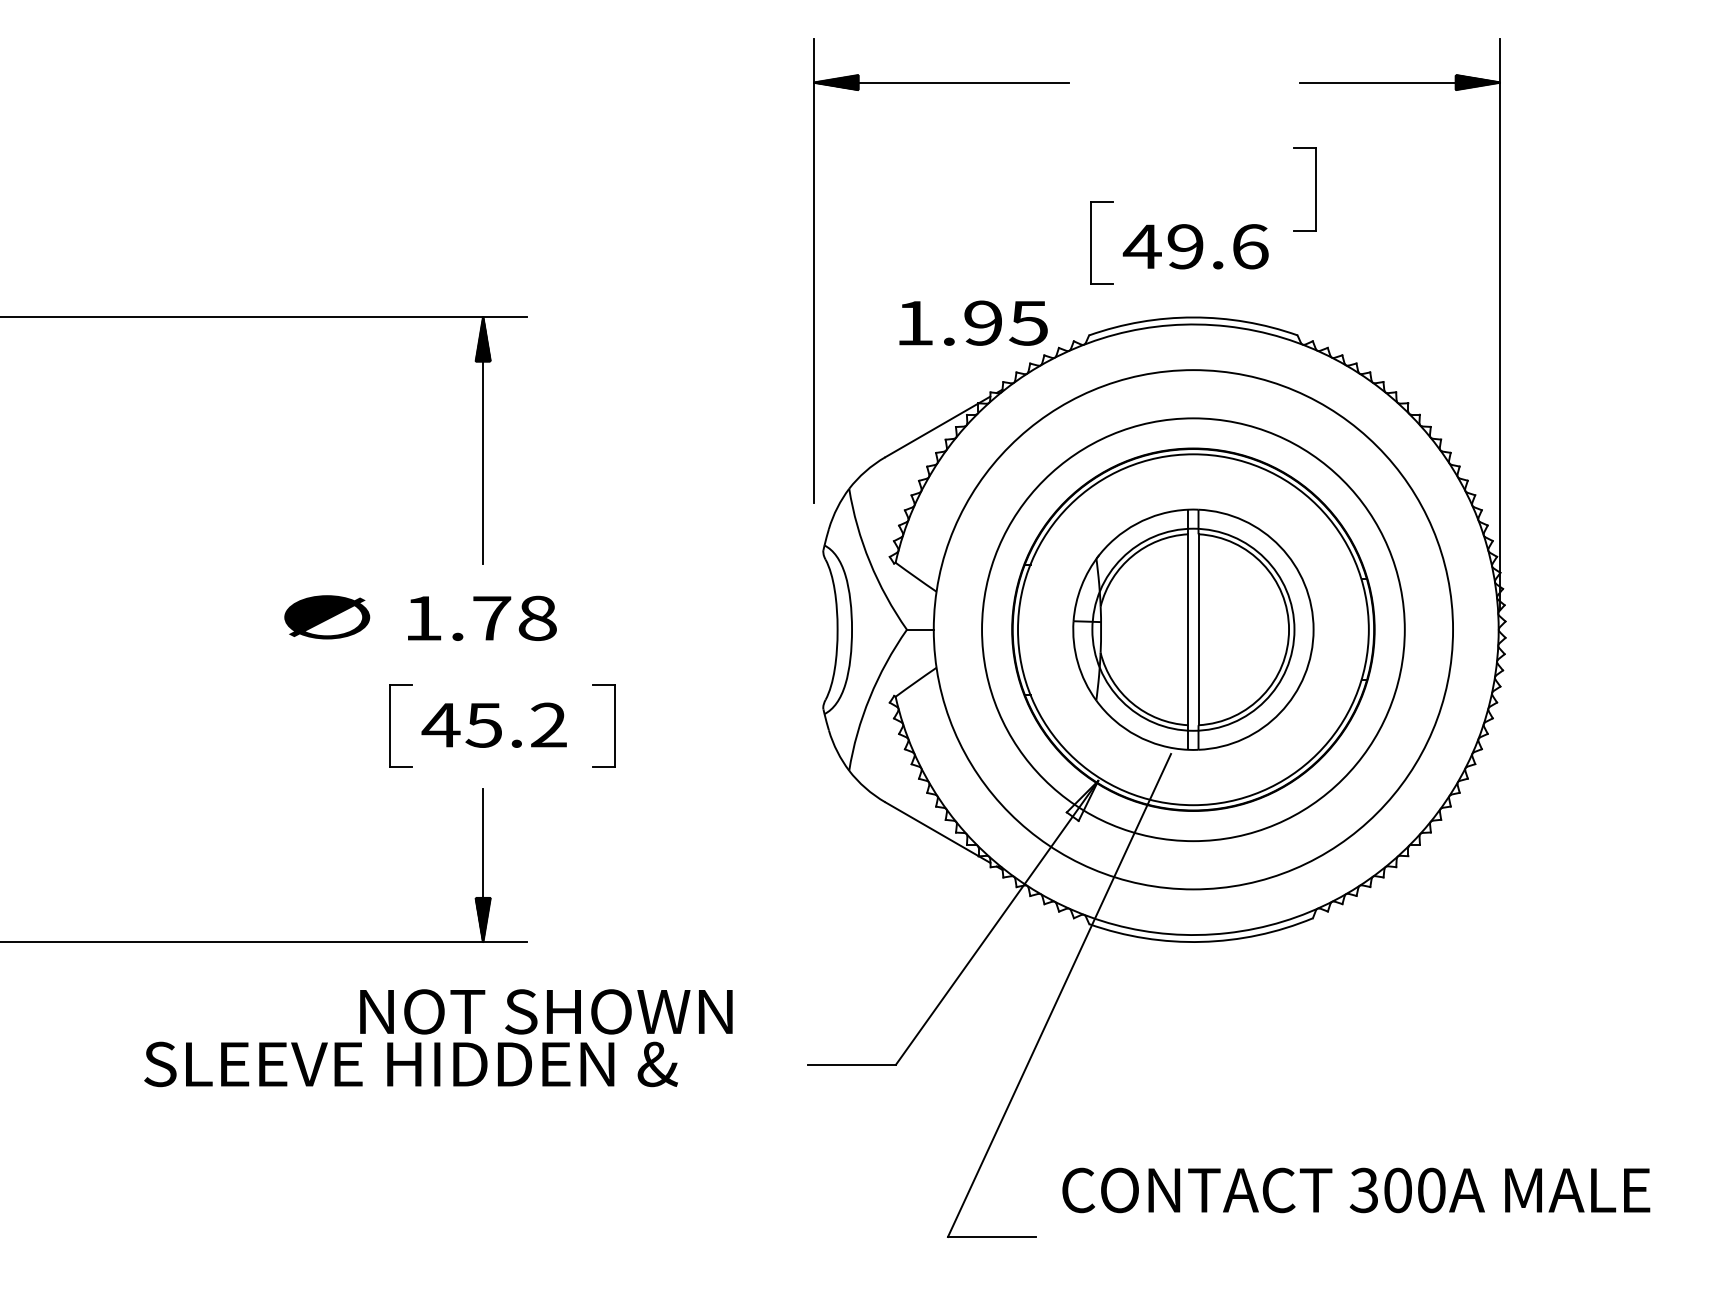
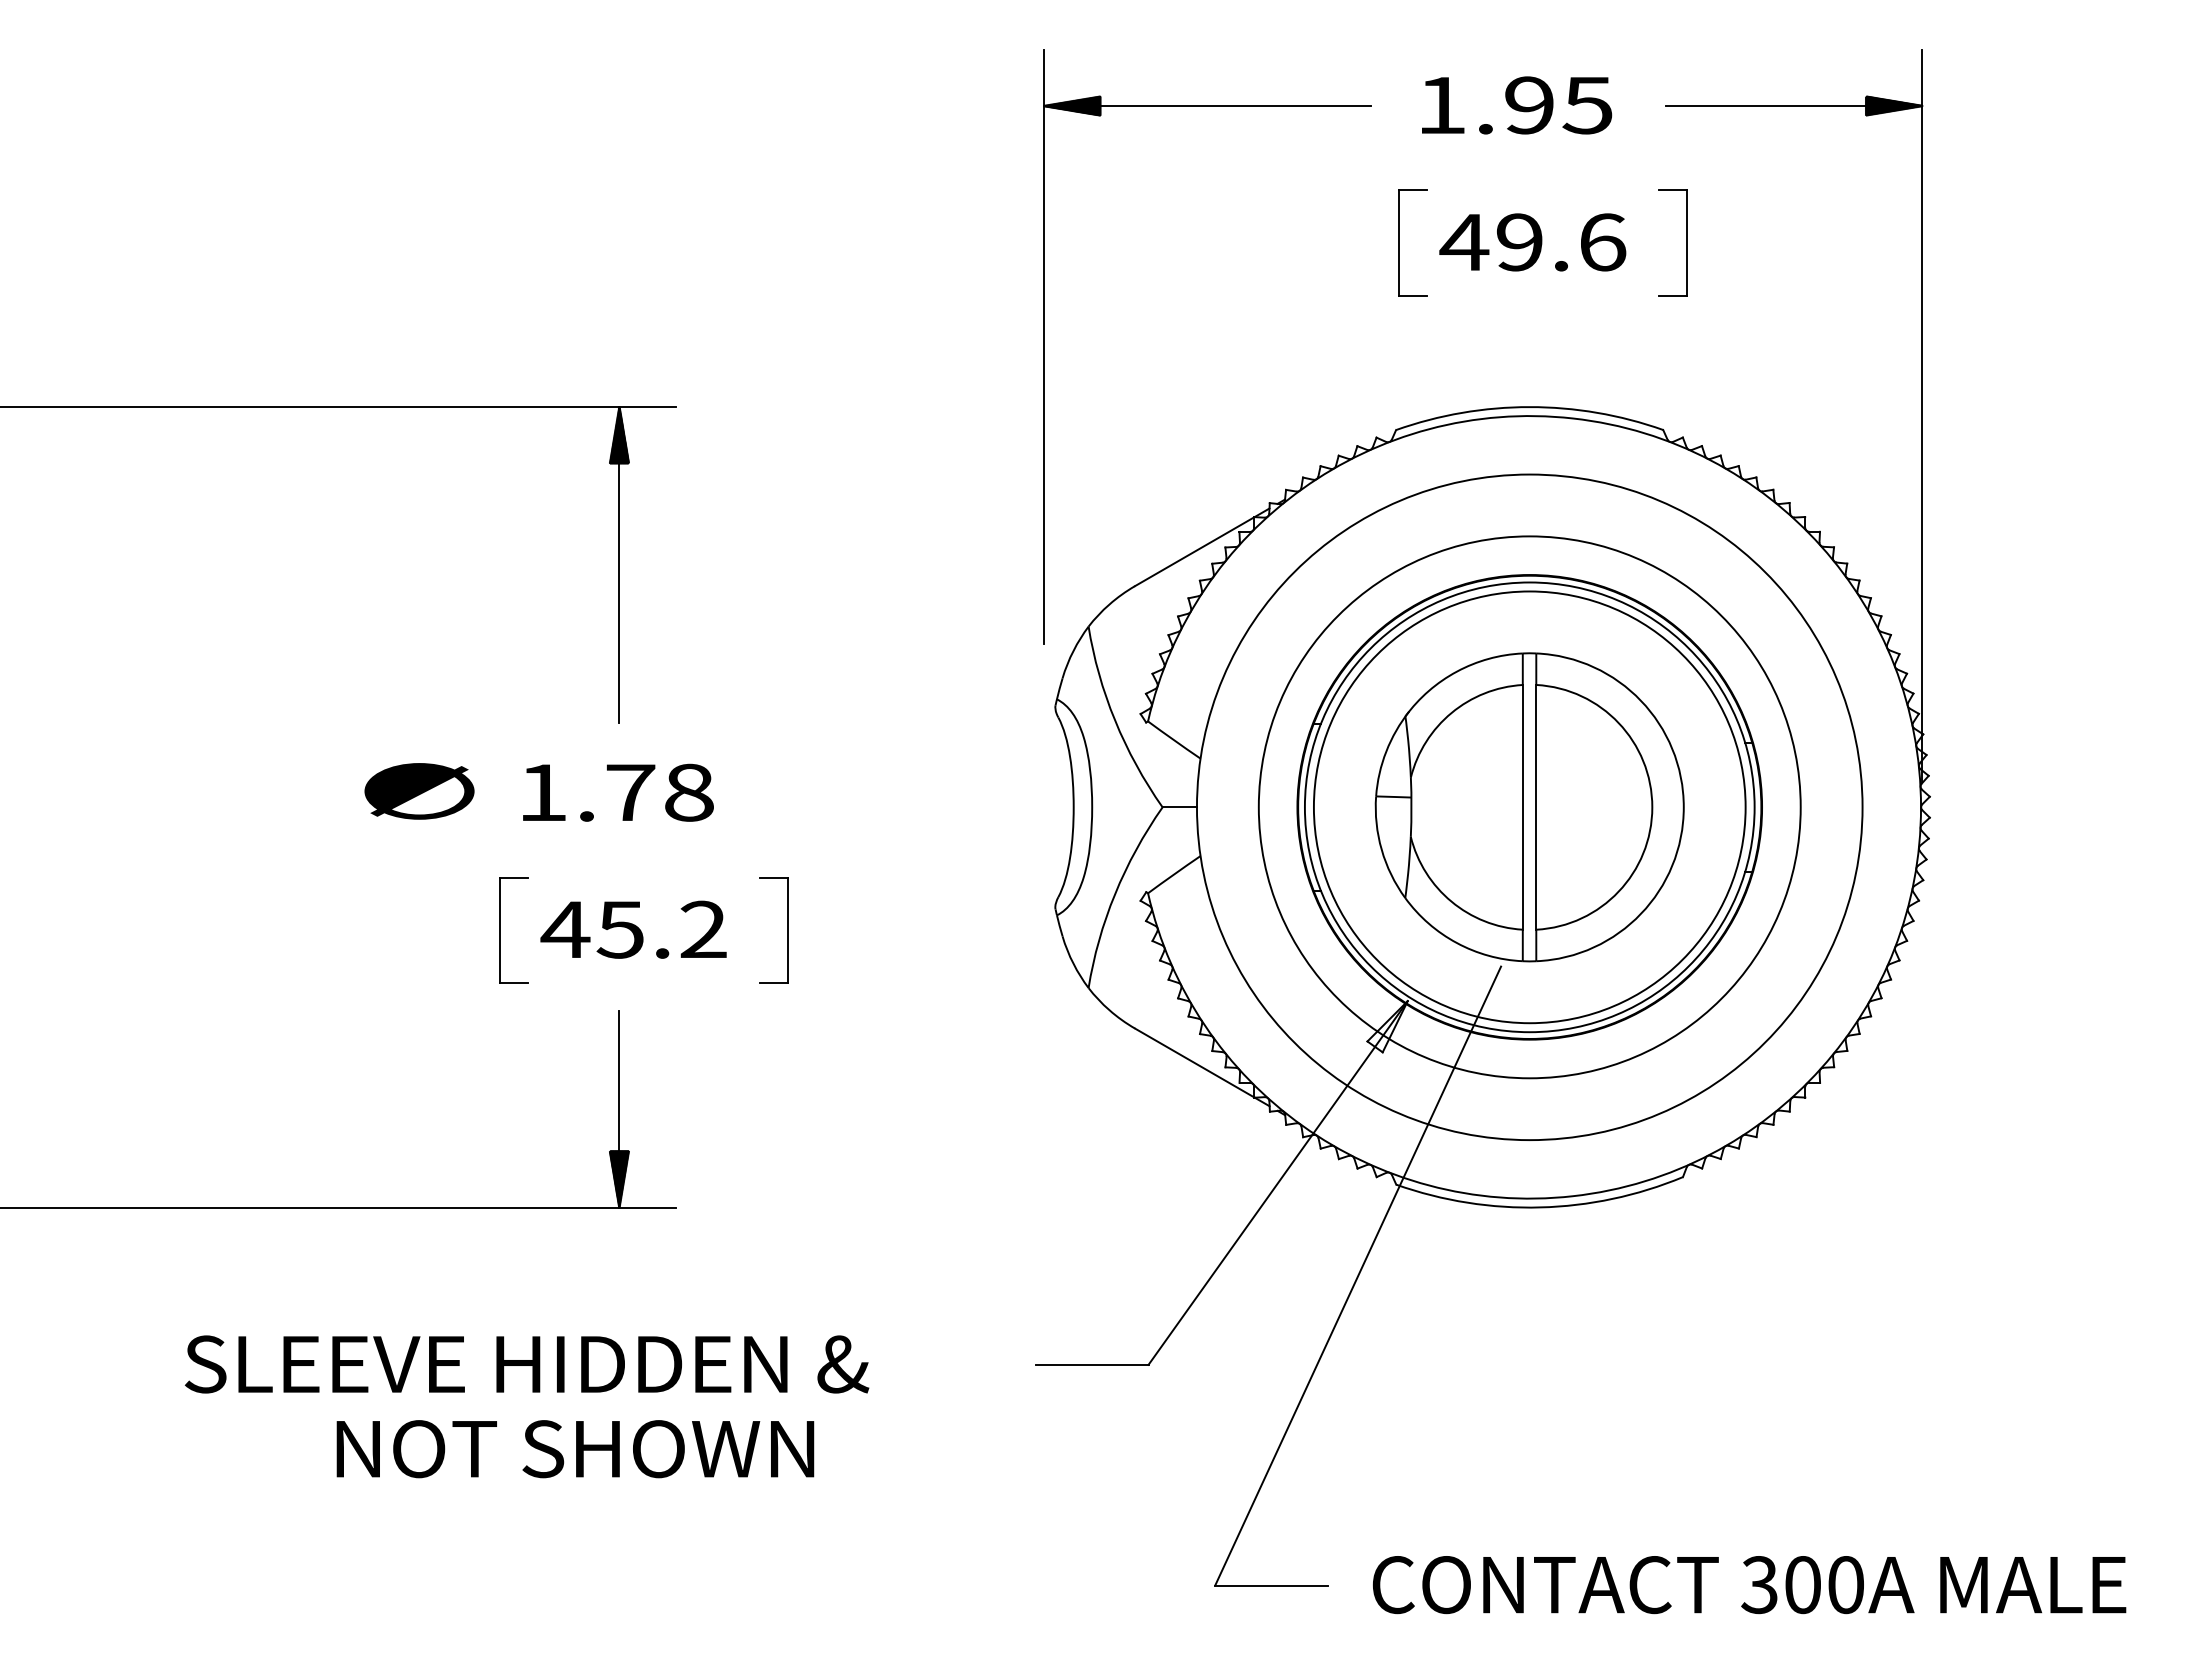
part: (1091, 242) -> (1399, 242), moved
text: (1195, 246) -> (1532, 242), moved
text: (973, 323) -> (1517, 105), moved
circle: (1193, 629) -> (1529, 807), size x1.67
text: (546, 1012) -> (575, 1449), moved
text: (1356, 1190) -> (1749, 1585), moved

